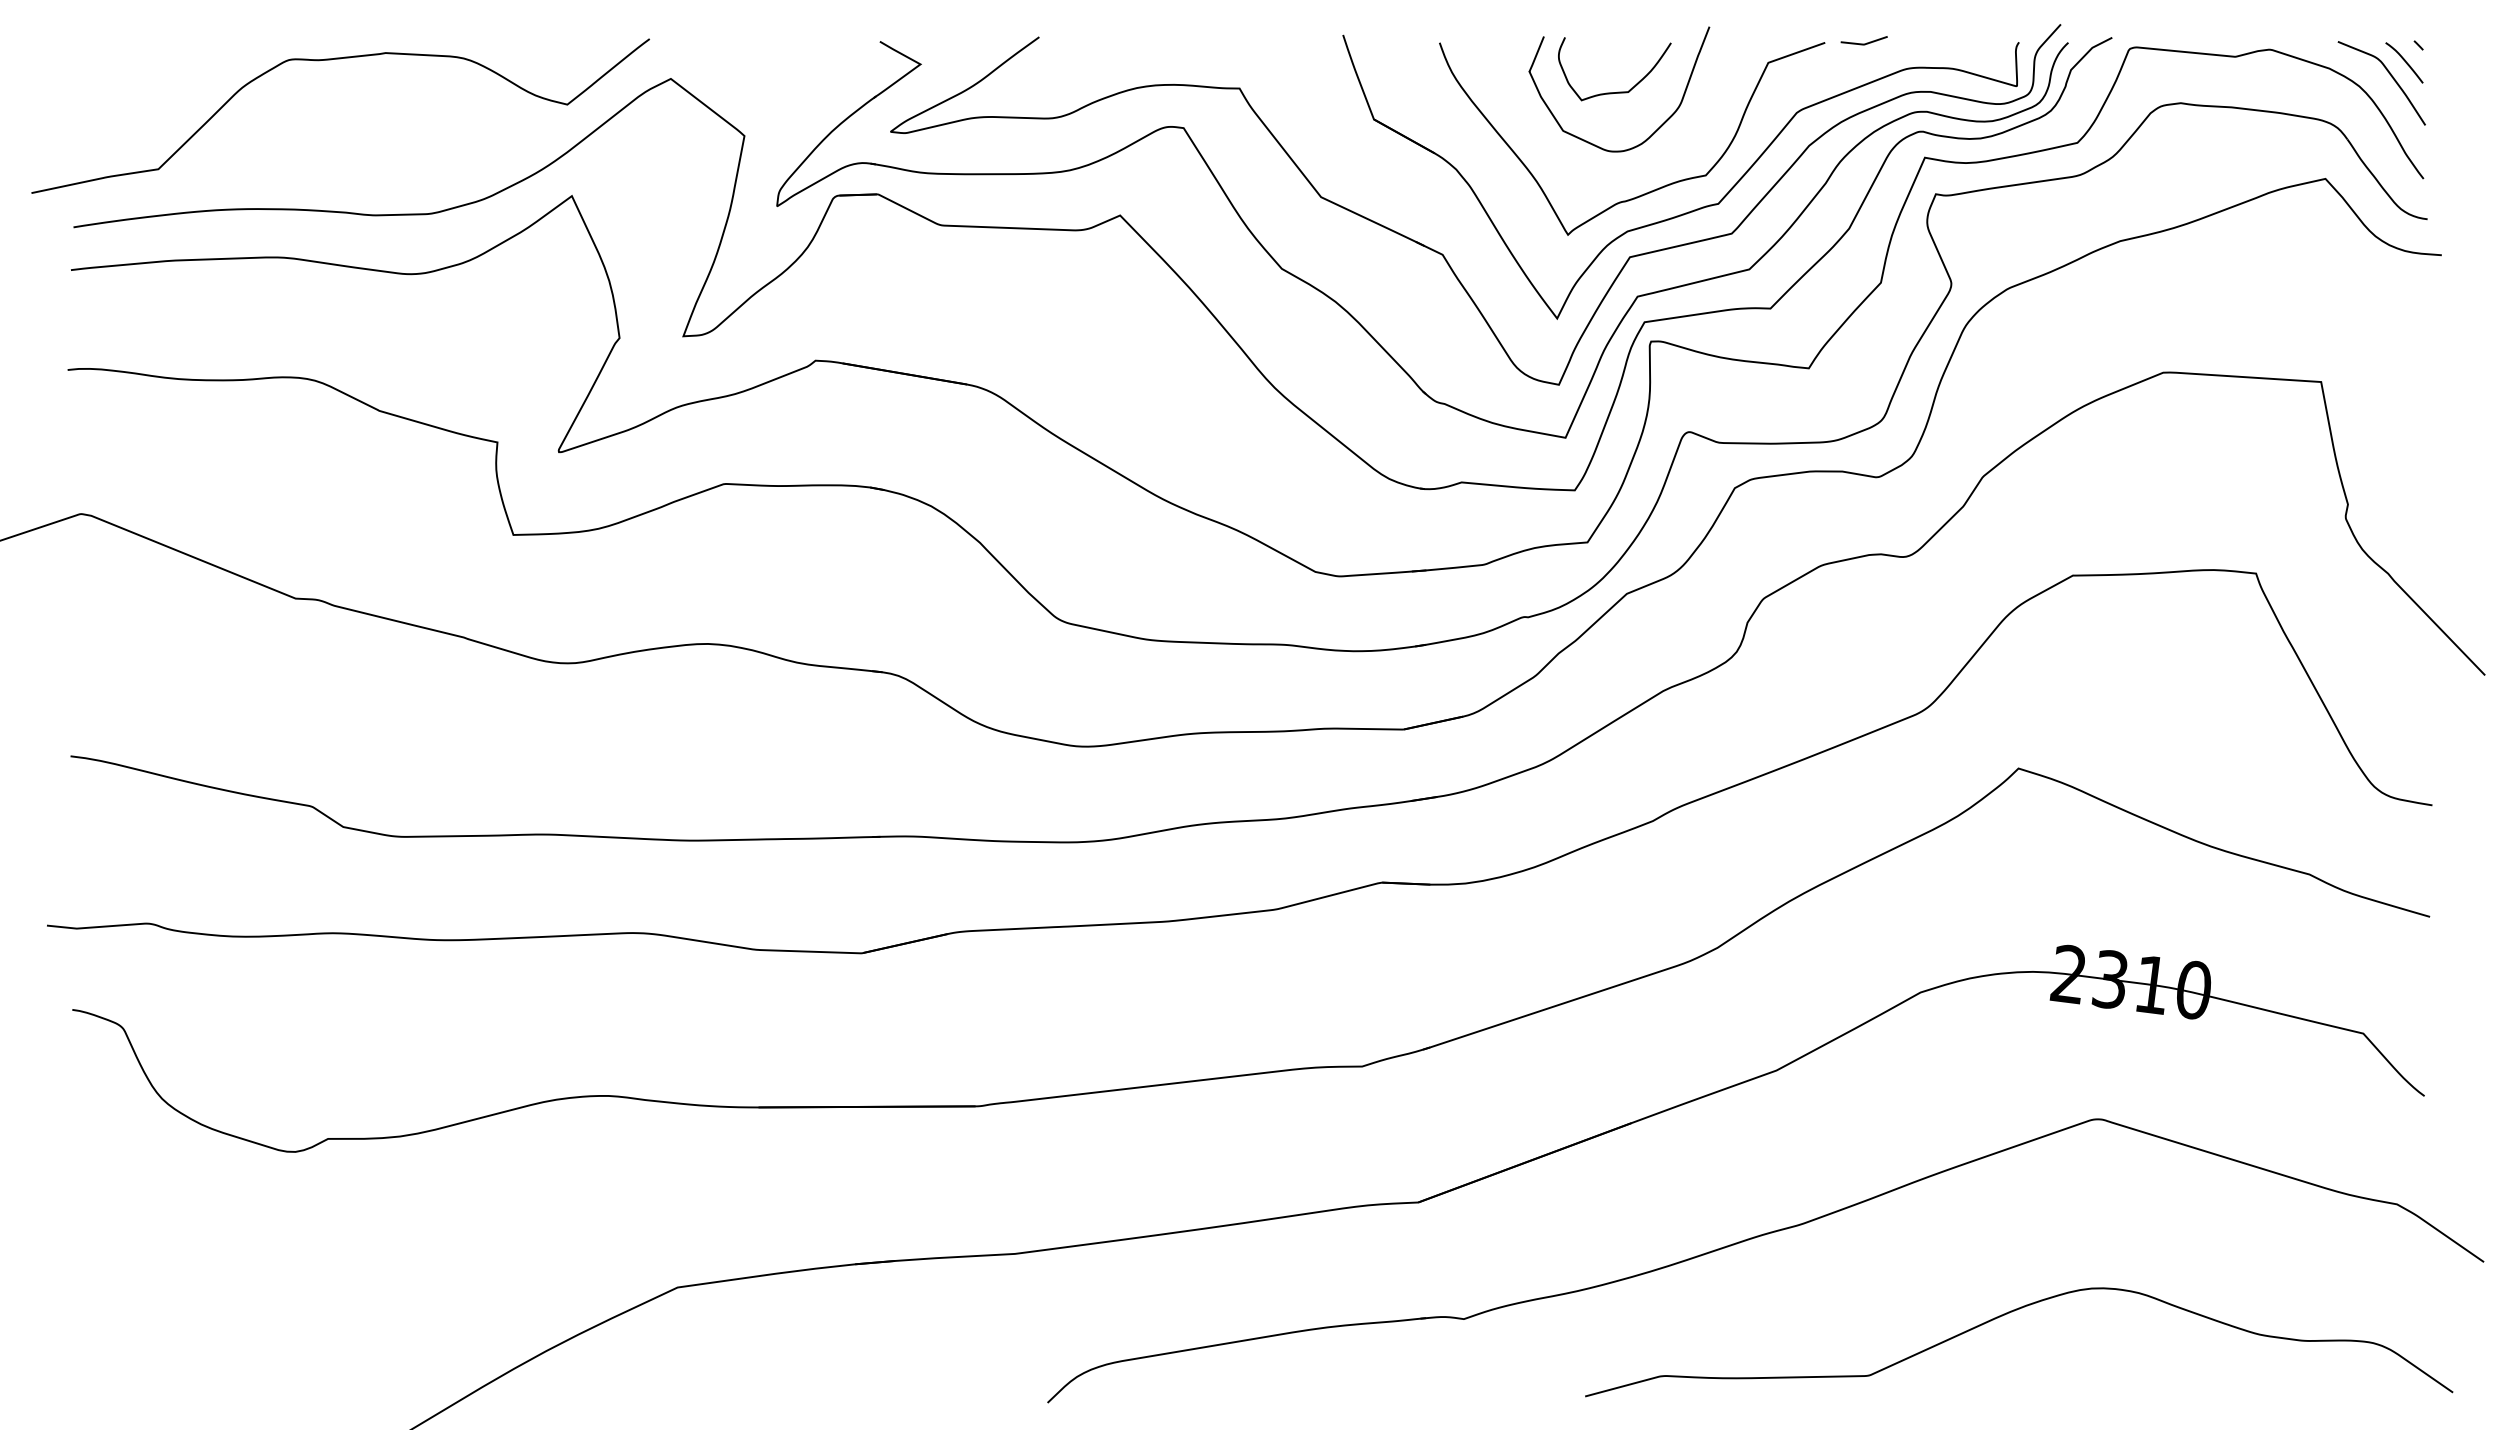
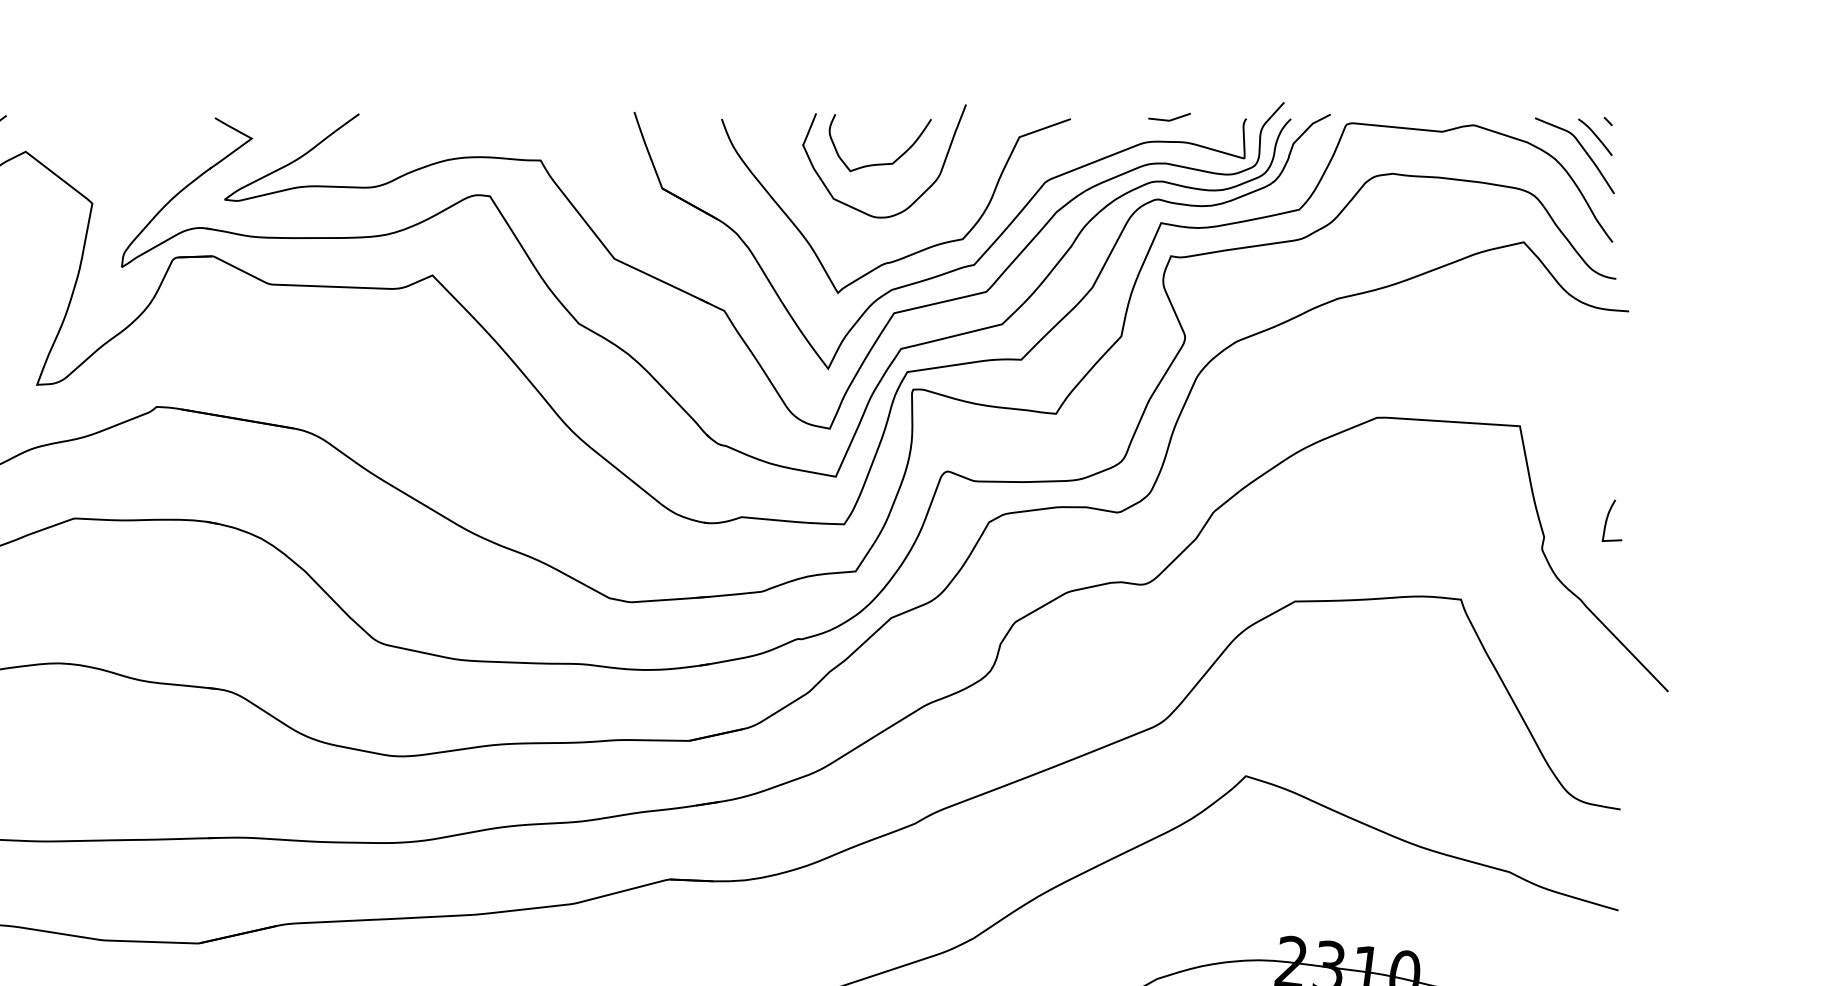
curve: (1863, 43) -> (1168, 119), moved
curve: (2418, 484) -> (1608, 519), added

